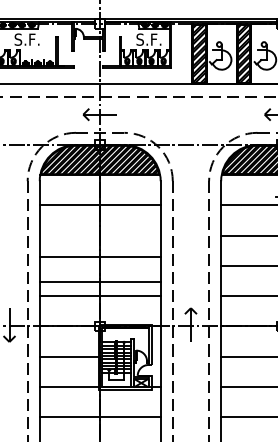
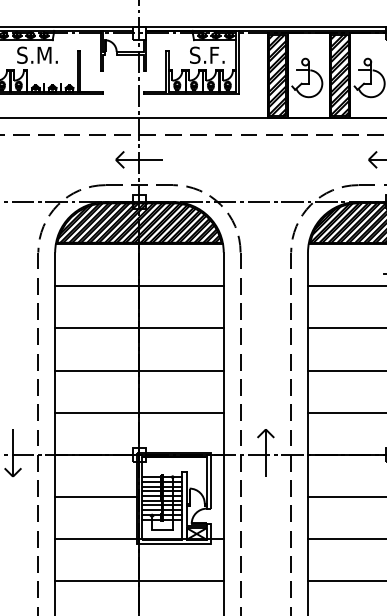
text: (26, 39) -> (36, 55), S.F. -> S.M.
line: (99, 256) -> (138, 328), moved
line: (99, 281) -> (138, 370), moved

